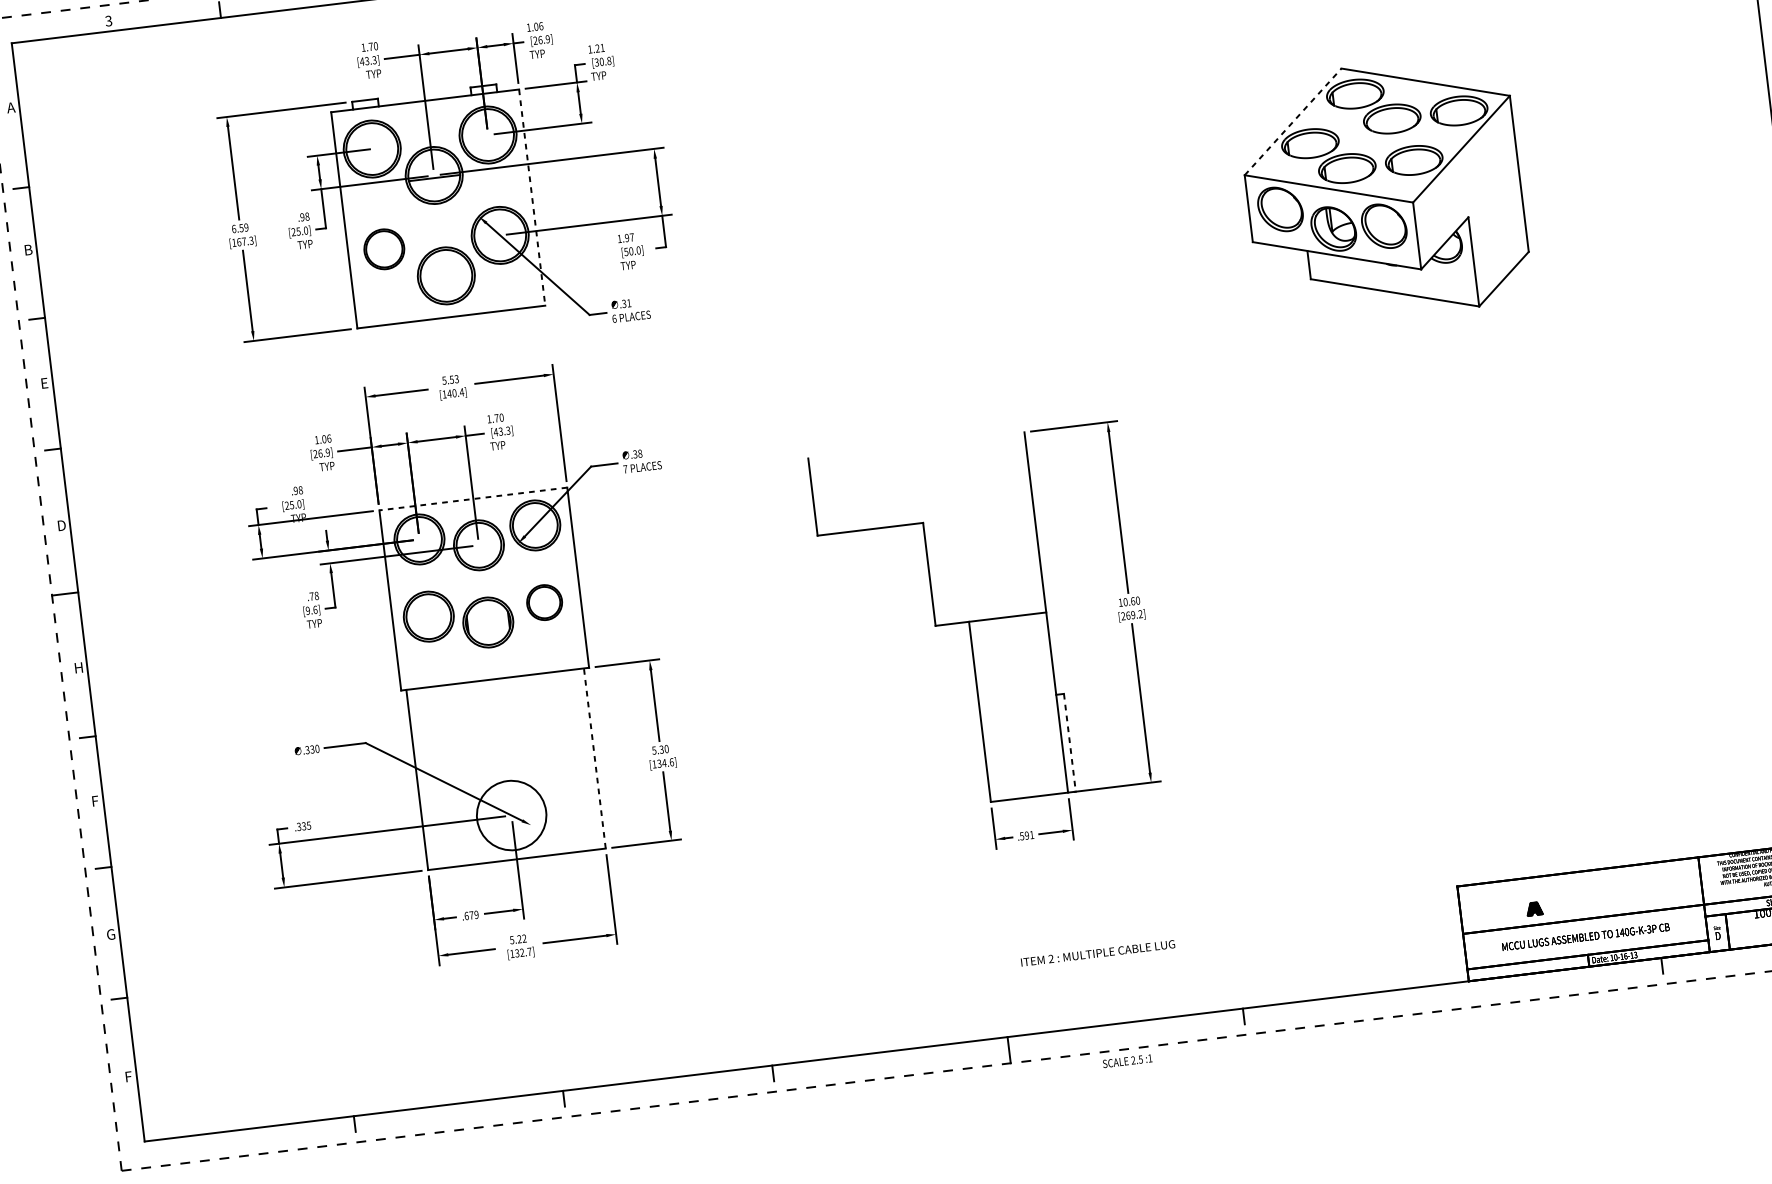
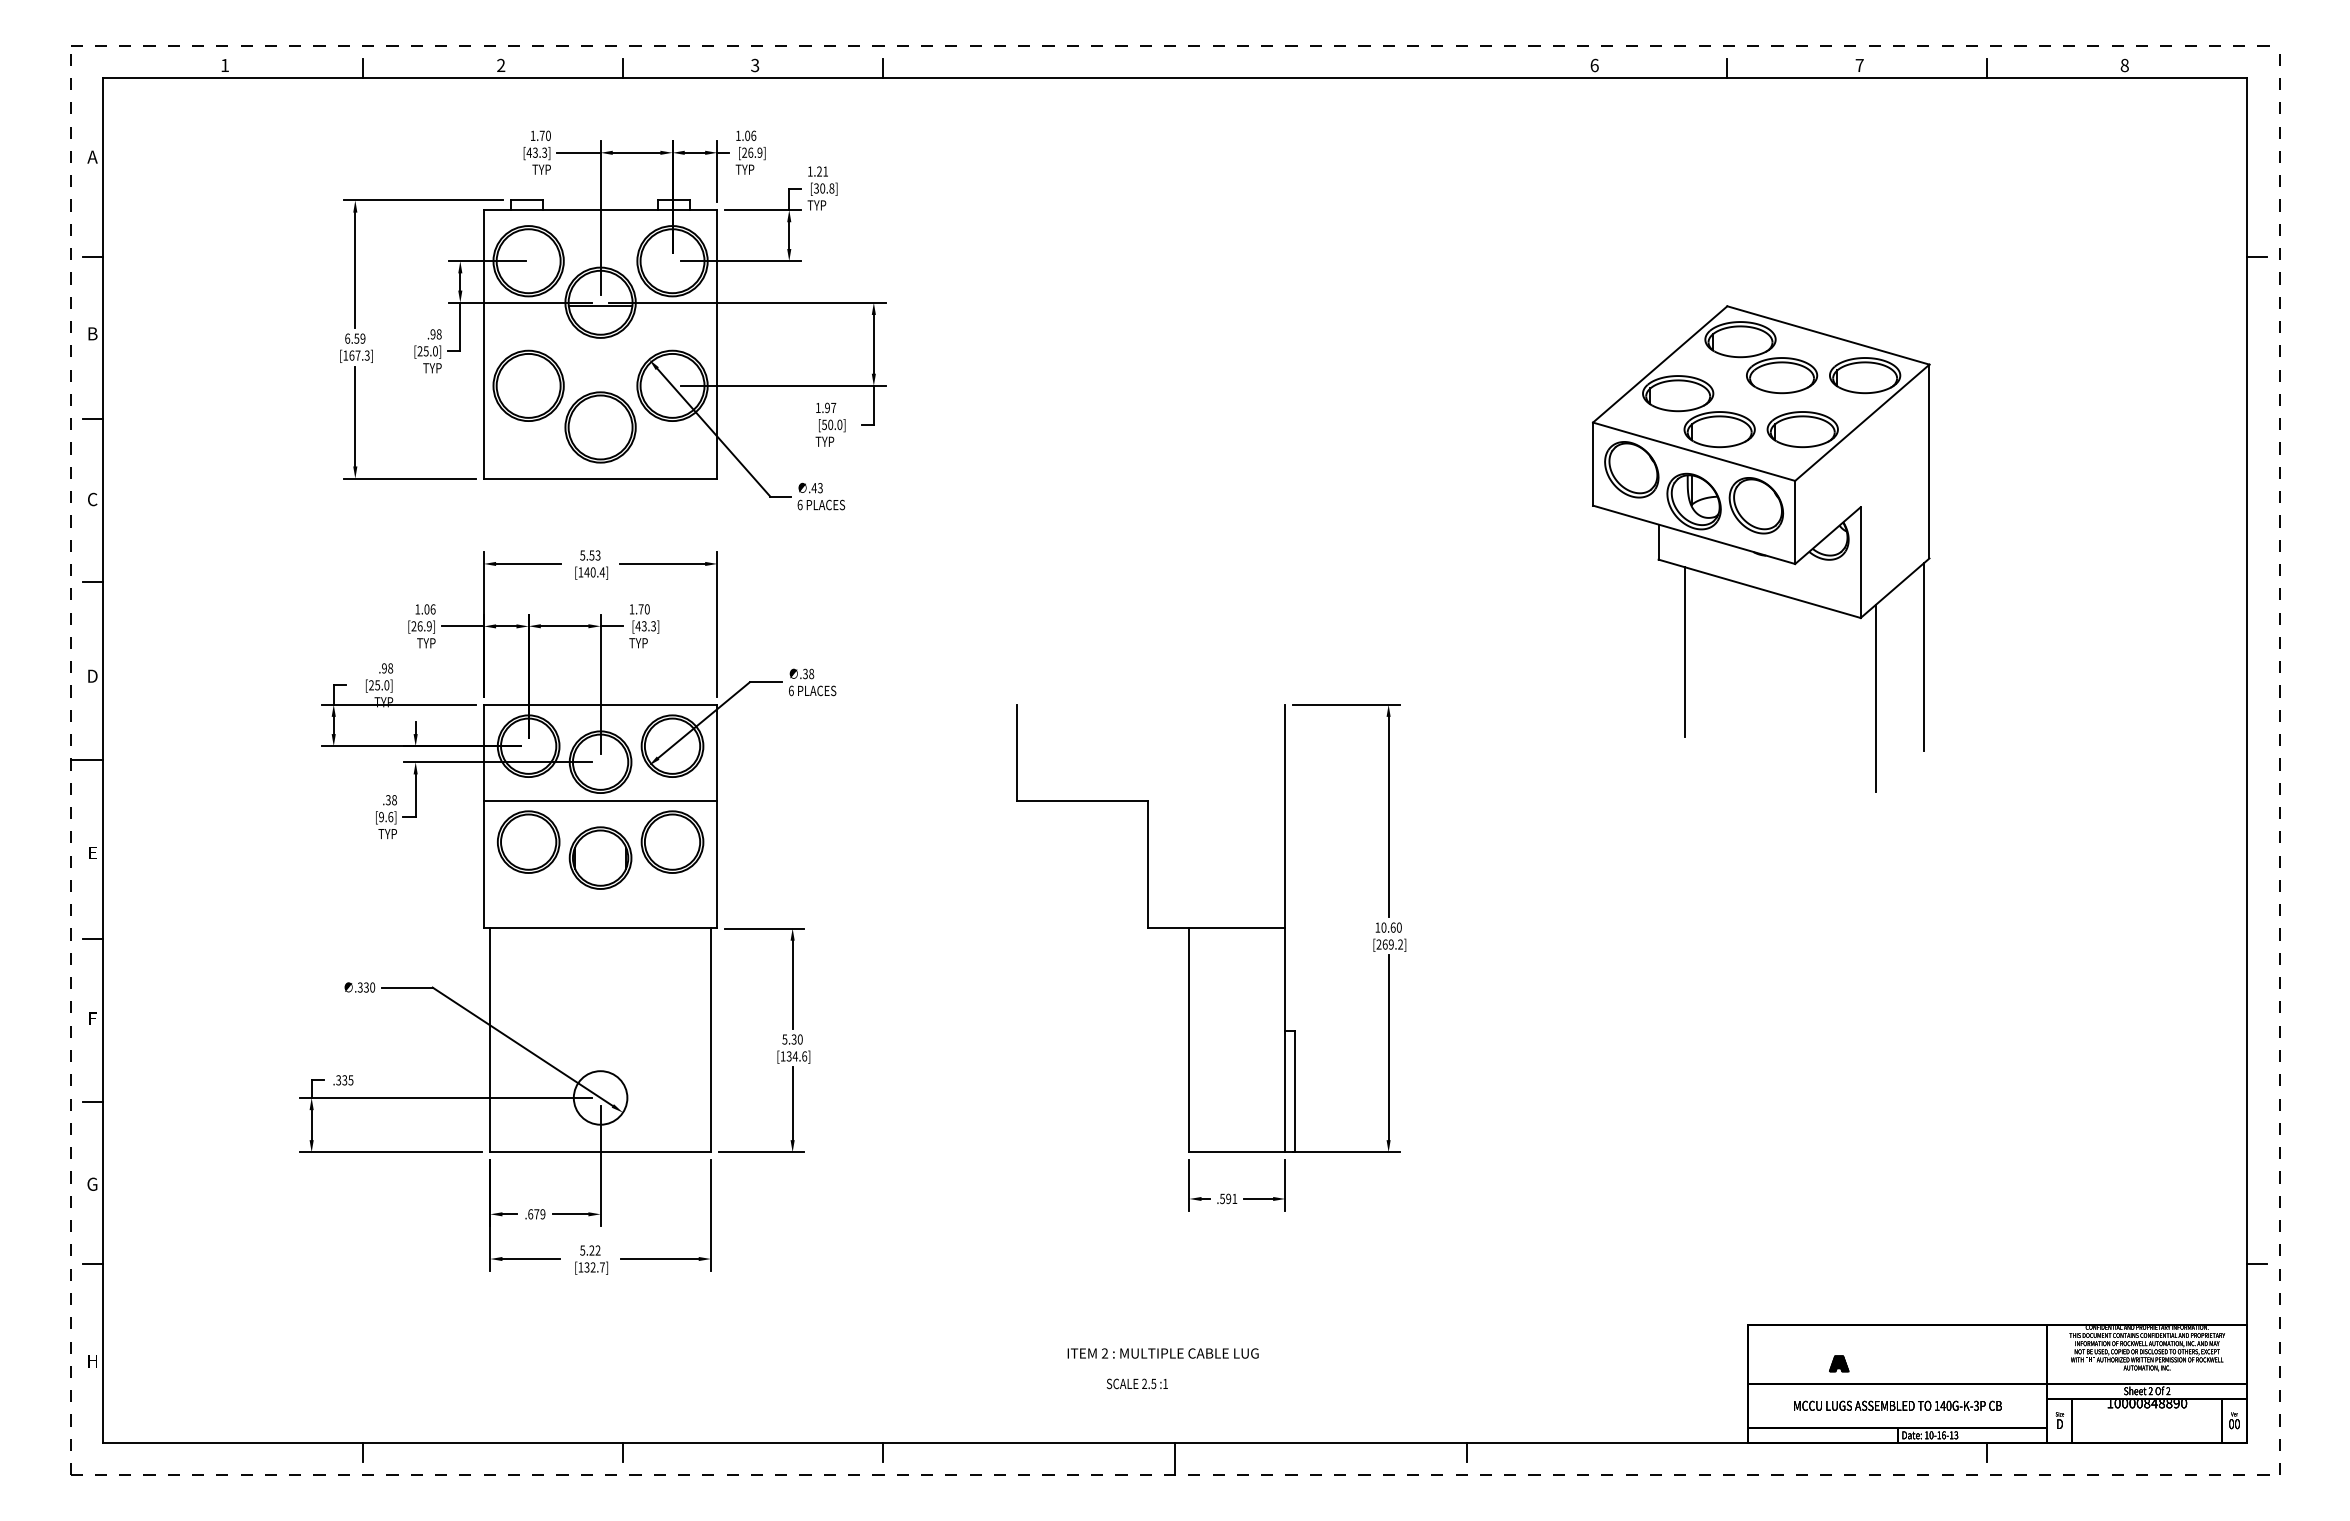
text: (108, 21) -> (224, 65), 3 -> 1
line: (1293, 121) -> (1660, 364), dashed -> solid
line: (532, 197) -> (717, 344), dashed -> solid
part: (384, 249) -> (528, 385), size x1.43
text: (626, 303) -> (816, 488), .31 -> .43
line: (1533, 331) -> (1923, 656), added
line: (1340, 351) -> (1684, 652), added
line: (1498, 369) -> (1875, 698), added
text: (44, 383) -> (92, 499), E -> C
text: (624, 469) -> (790, 690), 7 -> 6
line: (473, 498) -> (600, 704), dashed -> solid
line: (482, 576) -> (600, 800), added
text: (311, 596) -> (387, 800), .78 -> .38
part: (544, 602) -> (672, 841), size x1.43
text: (78, 667) -> (92, 852), H -> E
line: (1069, 742) -> (1294, 1091), dashed -> solid
line: (594, 758) -> (710, 1040), dashed -> solid
circle: (511, 815) -> (600, 1097), size x0.62
text: (1097, 953) -> (1162, 1353), moved
text: (1126, 1060) -> (1136, 1383), moved
text: (128, 1077) -> (92, 1361), F -> H

